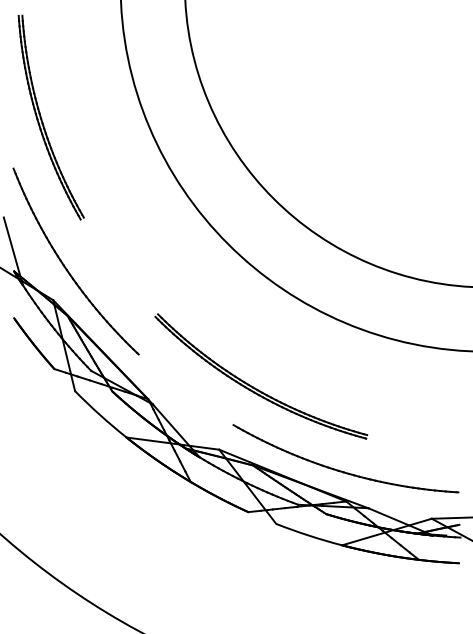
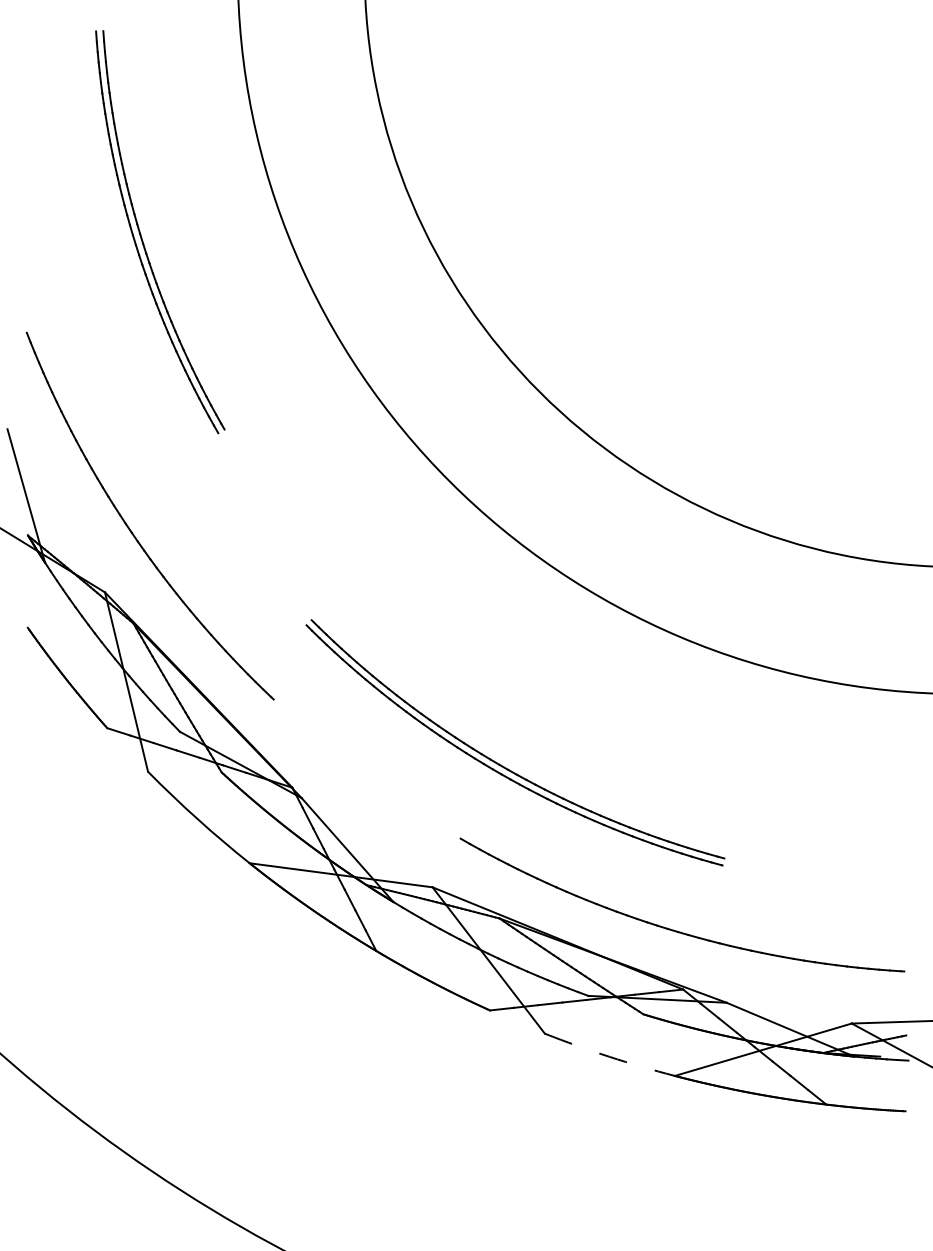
part: (42, 118) -> (142, 233), moved
arc: (308, 535) -> (608, 1056), solid -> dashed

